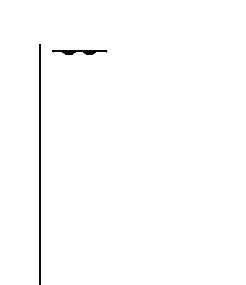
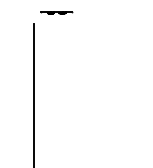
line: (78, 51) -> (56, 12), moved

